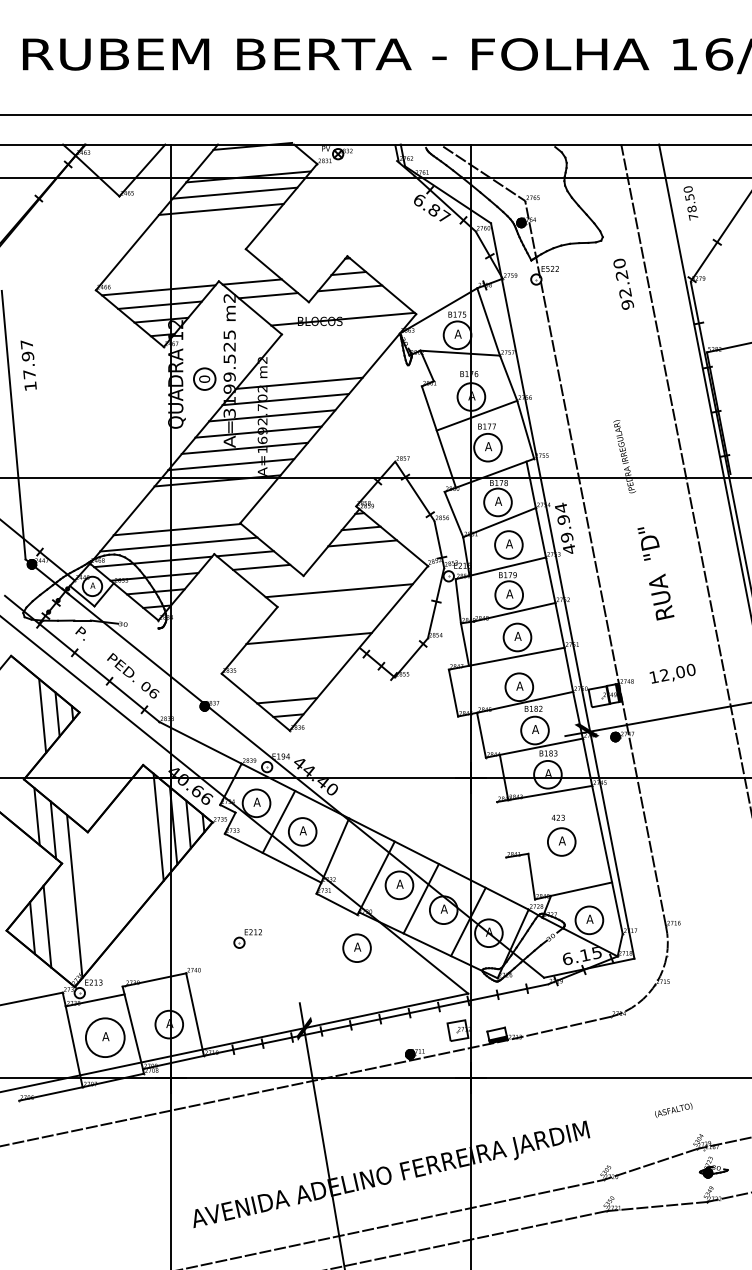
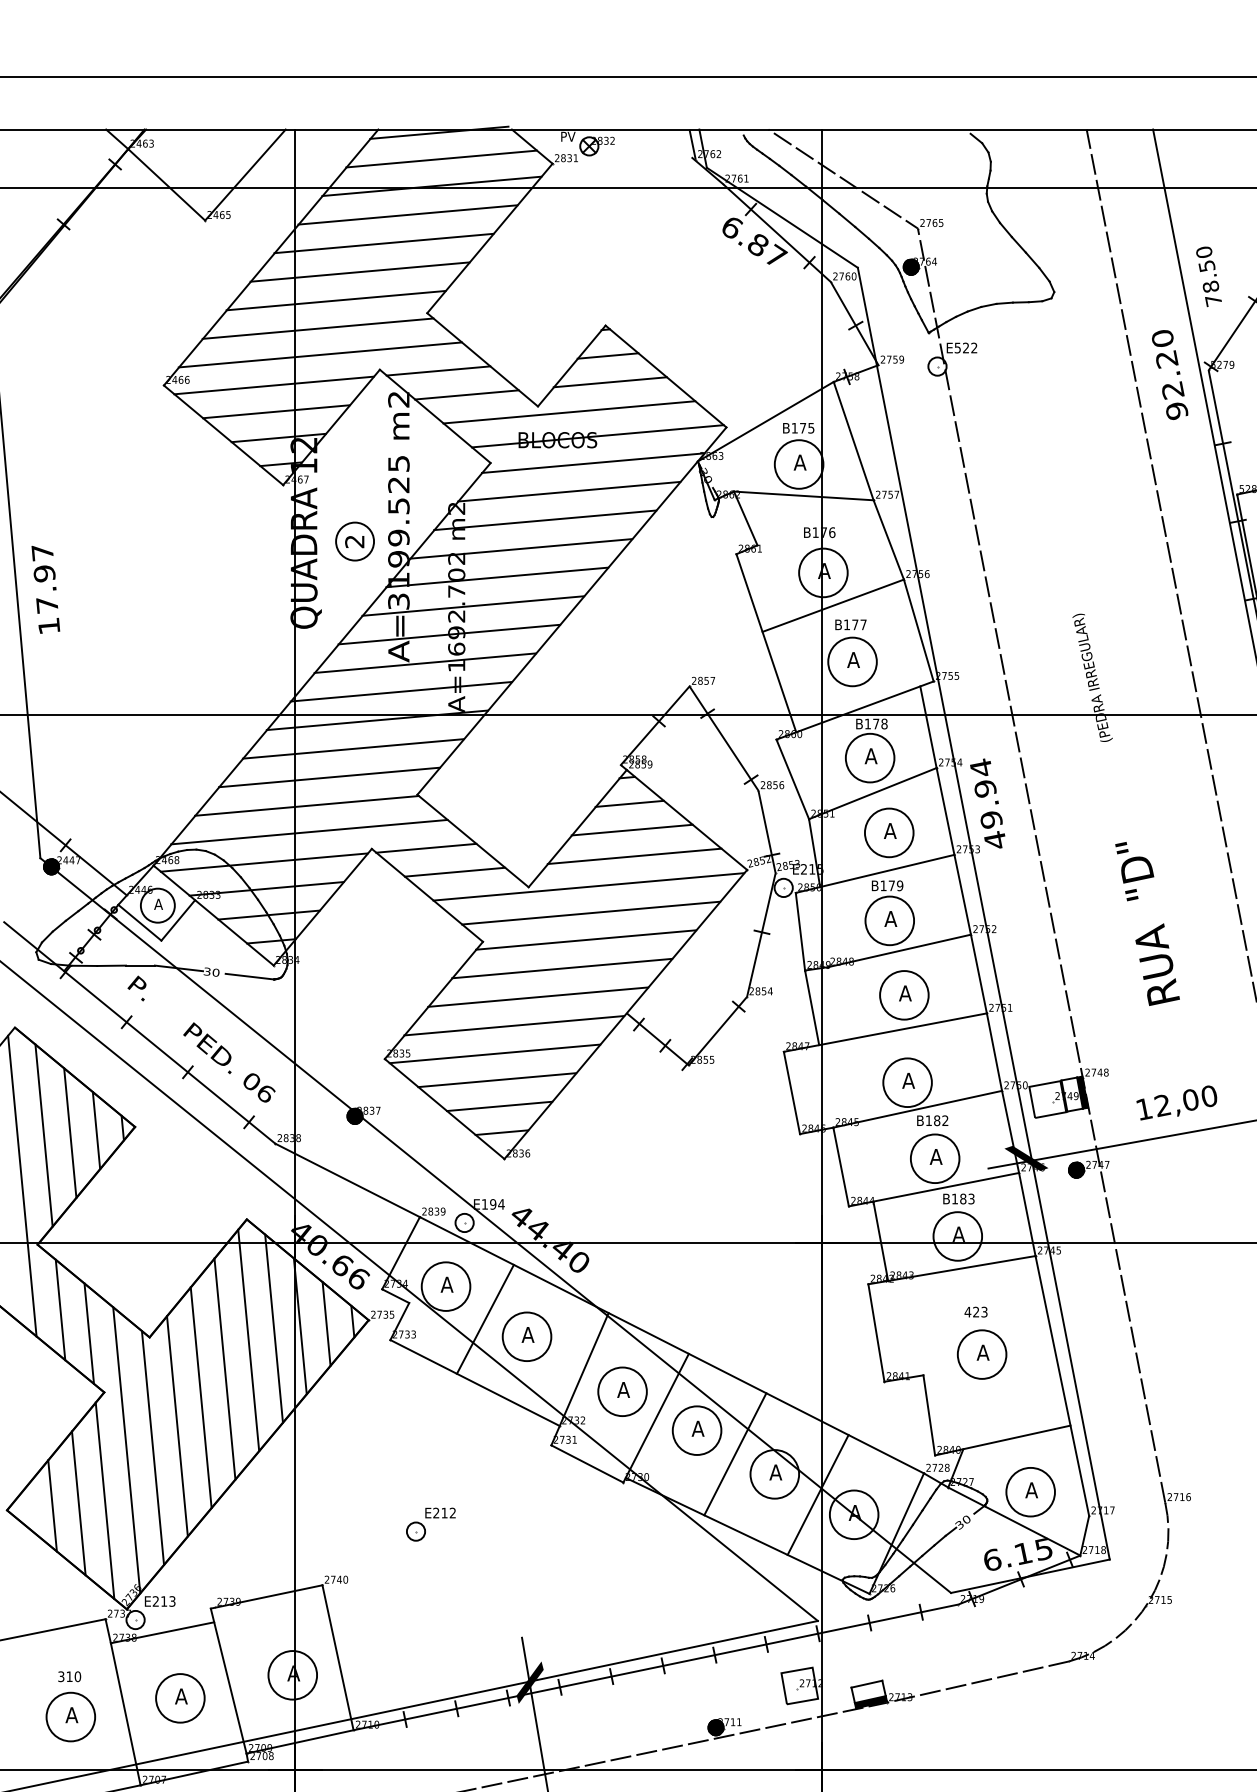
line: (253, 161) -> (440, 159), added
text: (690, 203) -> (1208, 276), moved
line: (207, 225) -> (359, 271), added
line: (193, 241) -> (335, 299), added
line: (183, 257) -> (317, 327), added
line: (184, 272) -> (319, 354), added
text: (623, 283) -> (1169, 373), moved
line: (326, 305) -> (568, 412), added
line: (340, 334) -> (593, 463), added
line: (326, 350) -> (568, 491), added
text: (28, 365) -> (45, 589), moved
line: (312, 366) -> (544, 519), added
text: (204, 378) -> (354, 540), 0 -> 2
line: (203, 496) -> (352, 747), added
line: (190, 513) -> (330, 777), added
line: (363, 558) -> (633, 856), added
text: (655, 573) -> (1146, 923), moved
line: (337, 575) -> (588, 886), added
line: (335, 605) -> (584, 939), added
line: (322, 621) -> (561, 967), added
line: (144, 626) -> (249, 976), added
line: (294, 654) -> (512, 1025), added
line: (284, 670) -> (495, 1053), added
text: (672, 673) -> (1176, 1102), moved
line: (285, 685) -> (496, 1079), added
line: (27, 717) -> (43, 1135), added
line: (15, 745) -> (22, 1185), added
line: (501, 829) -> (876, 1332), added
line: (144, 833) -> (249, 1339), added
line: (130, 850) -> (224, 1369), added
line: (117, 866) -> (201, 1397), added
line: (103, 882) -> (177, 1425), added
line: (89, 894) -> (152, 1446), added
line: (62, 925) -> (105, 1501), added
part: (356, 947) -> (621, 1390), moved
circle: (105, 1037) -> (180, 1697), size x0.71
part: (42, 1042) -> (70, 1706), added

